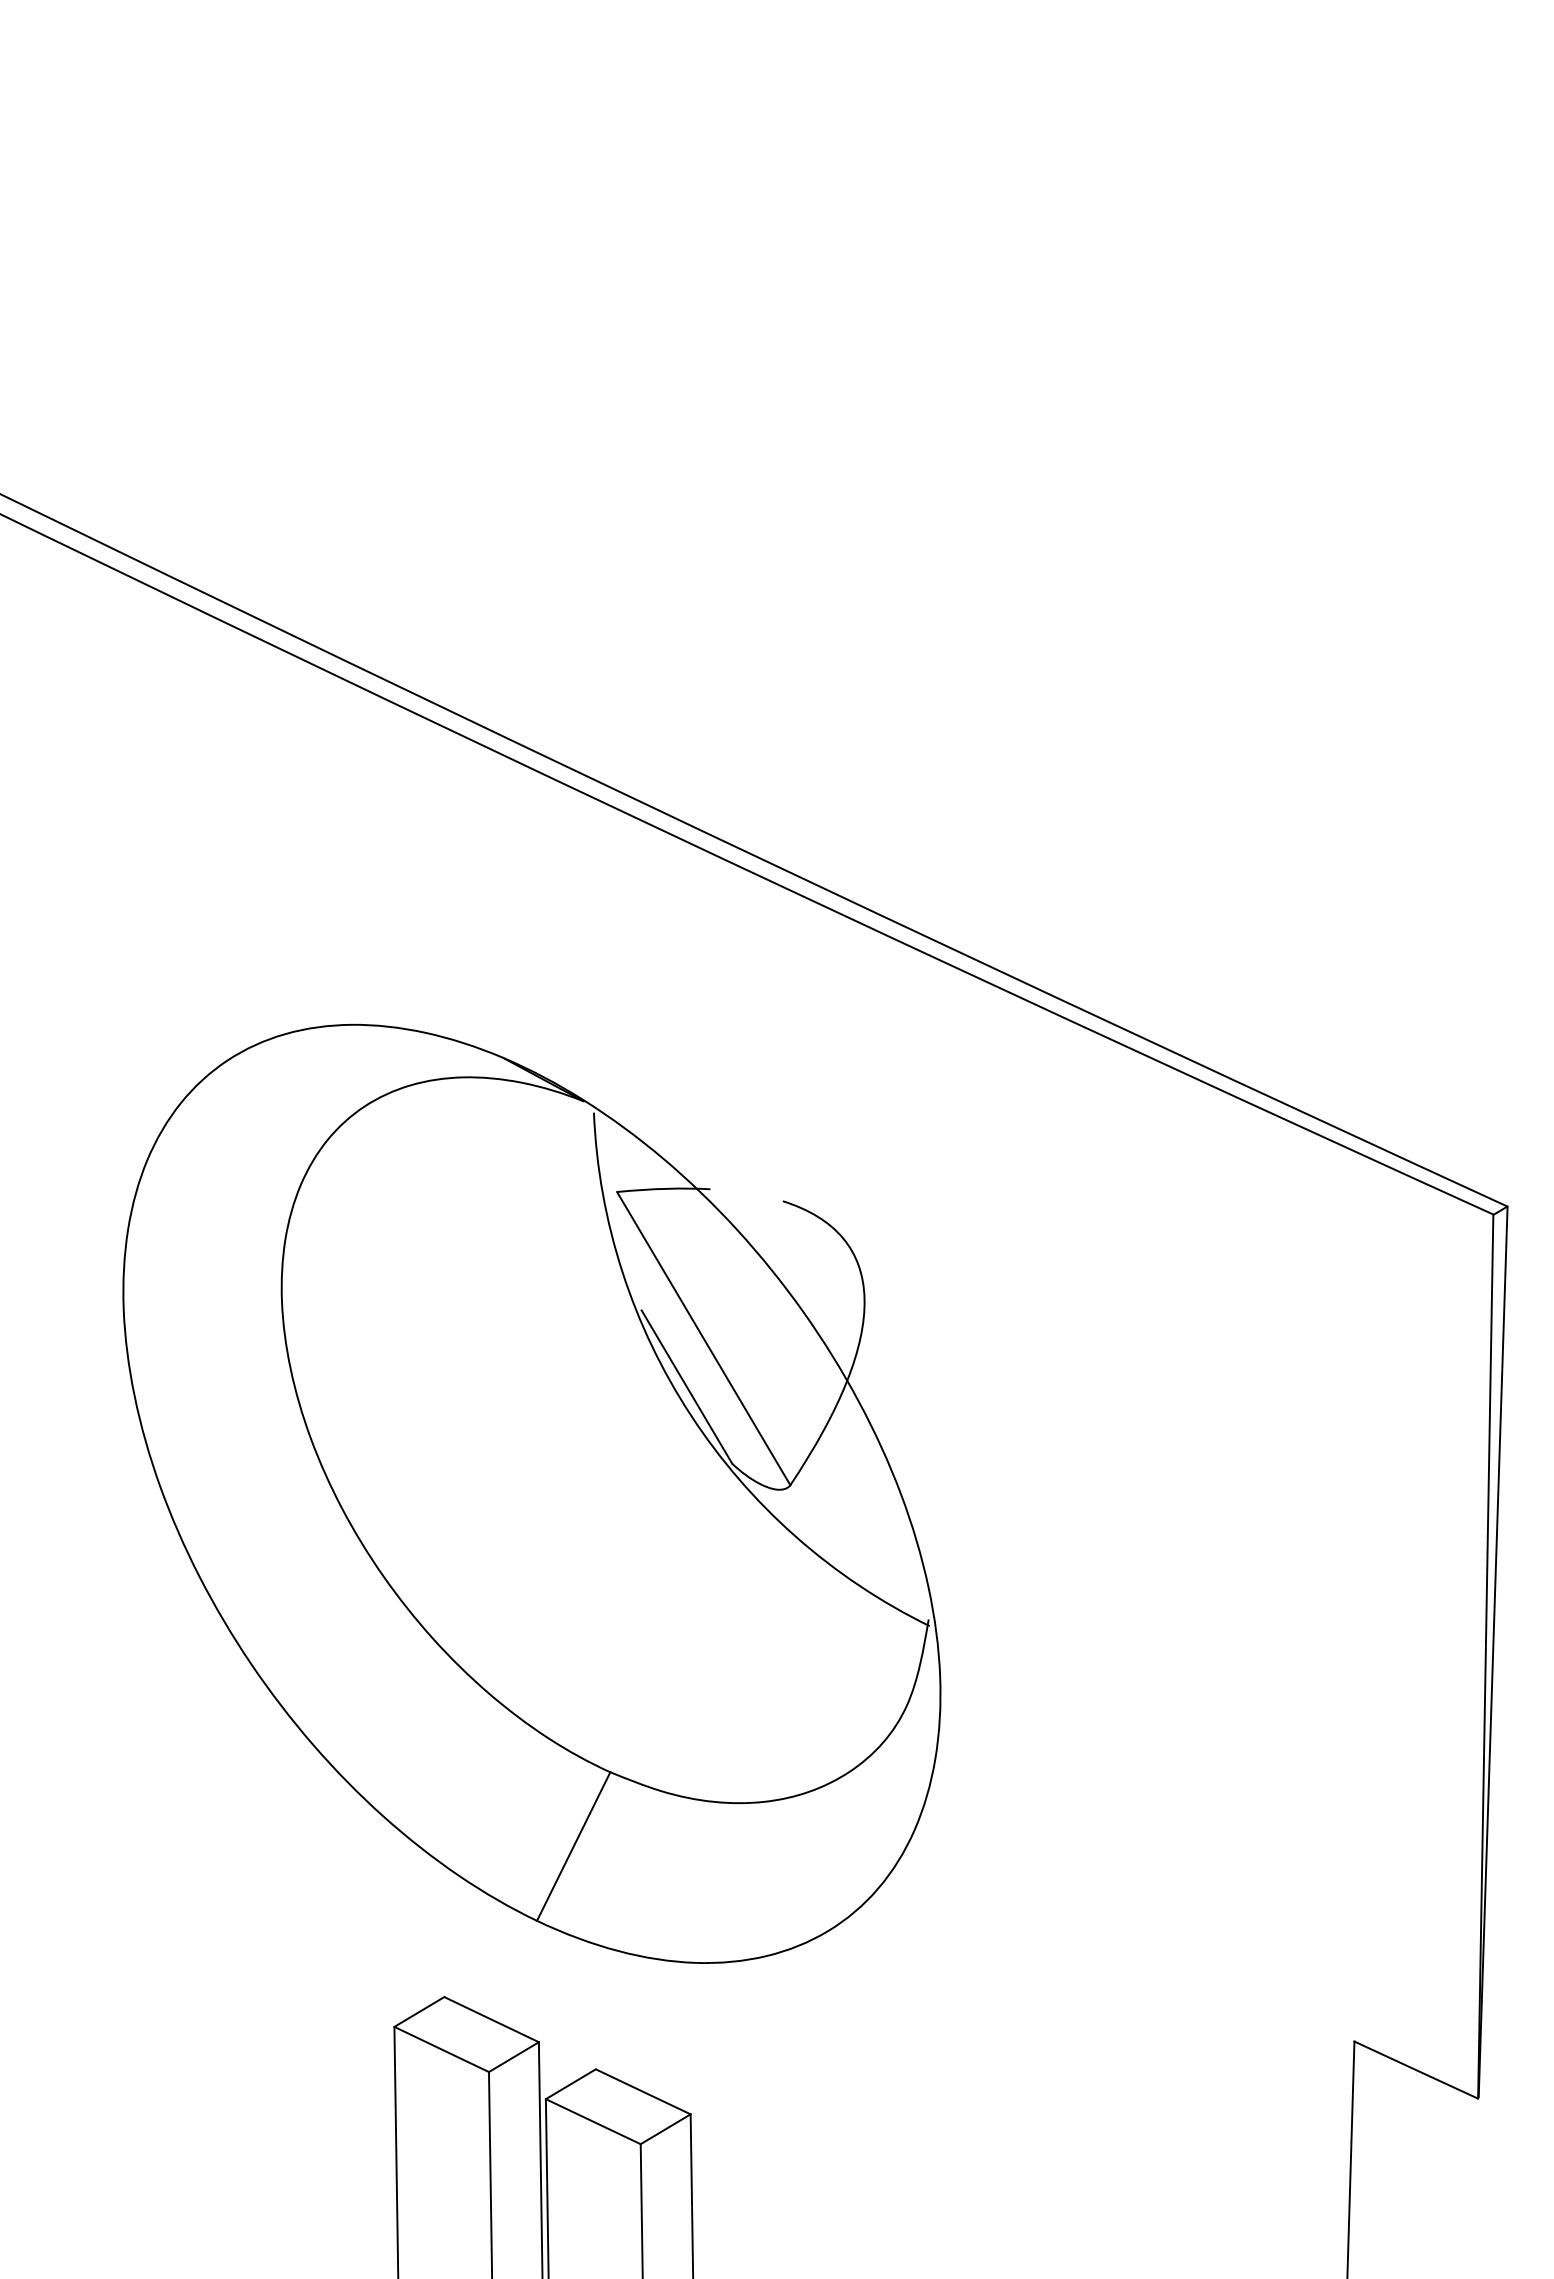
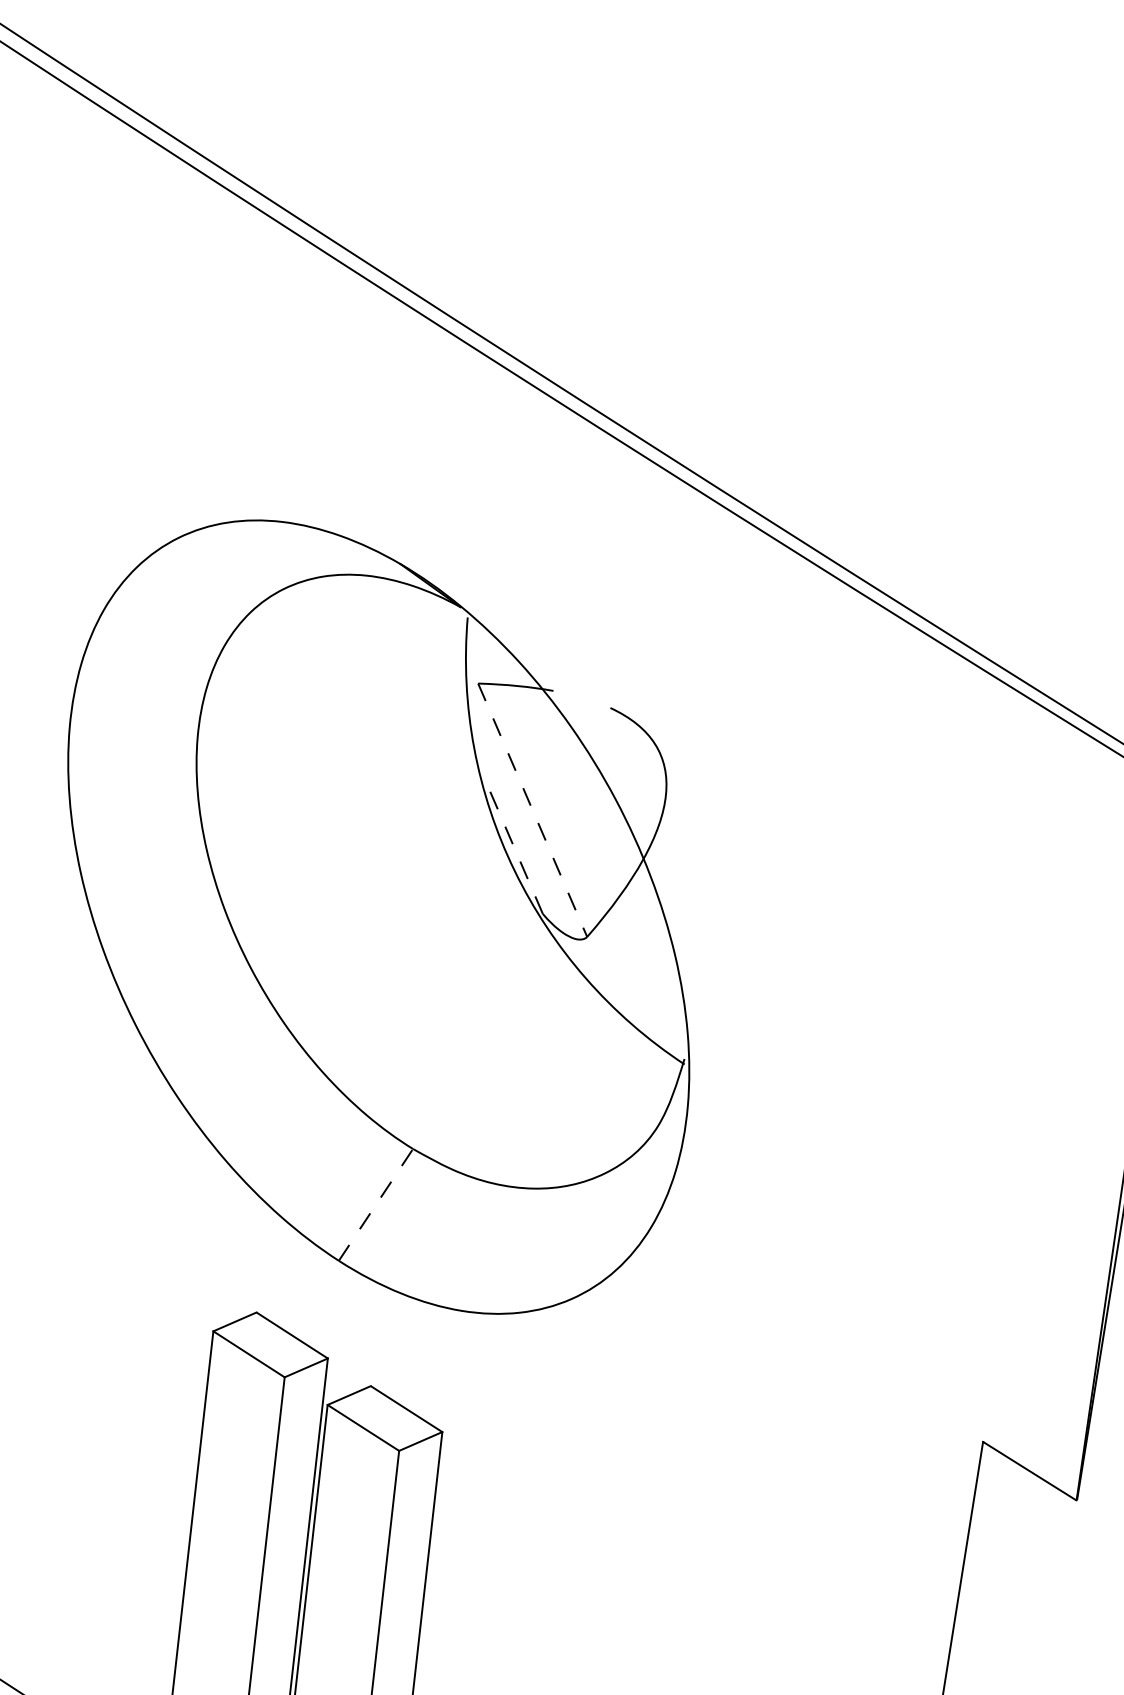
line: (703, 1339) -> (532, 810), solid -> dashed
line: (686, 1386) -> (513, 846), solid -> dashed
line: (573, 1846) -> (375, 1204), solid -> dashed

